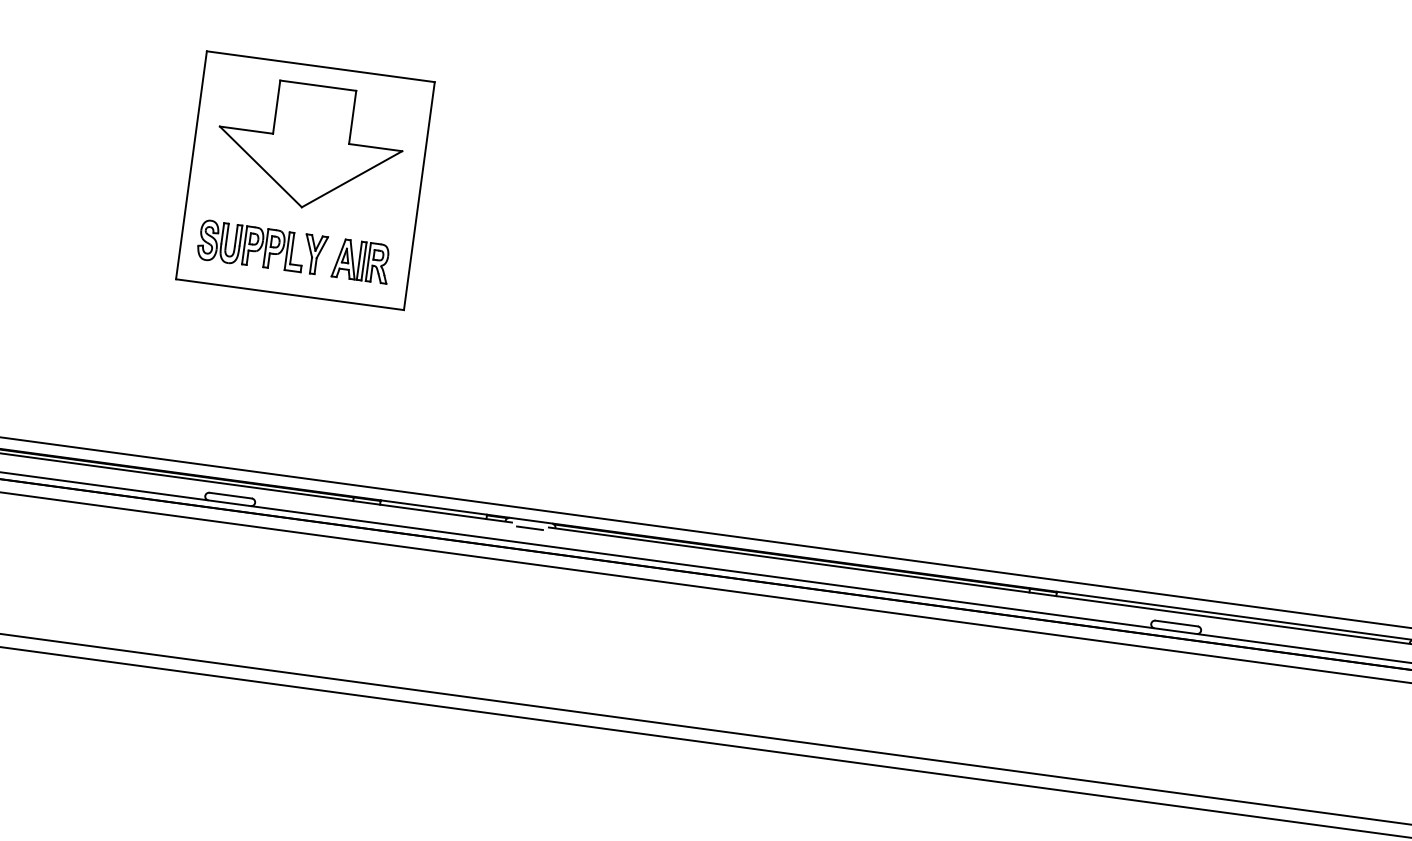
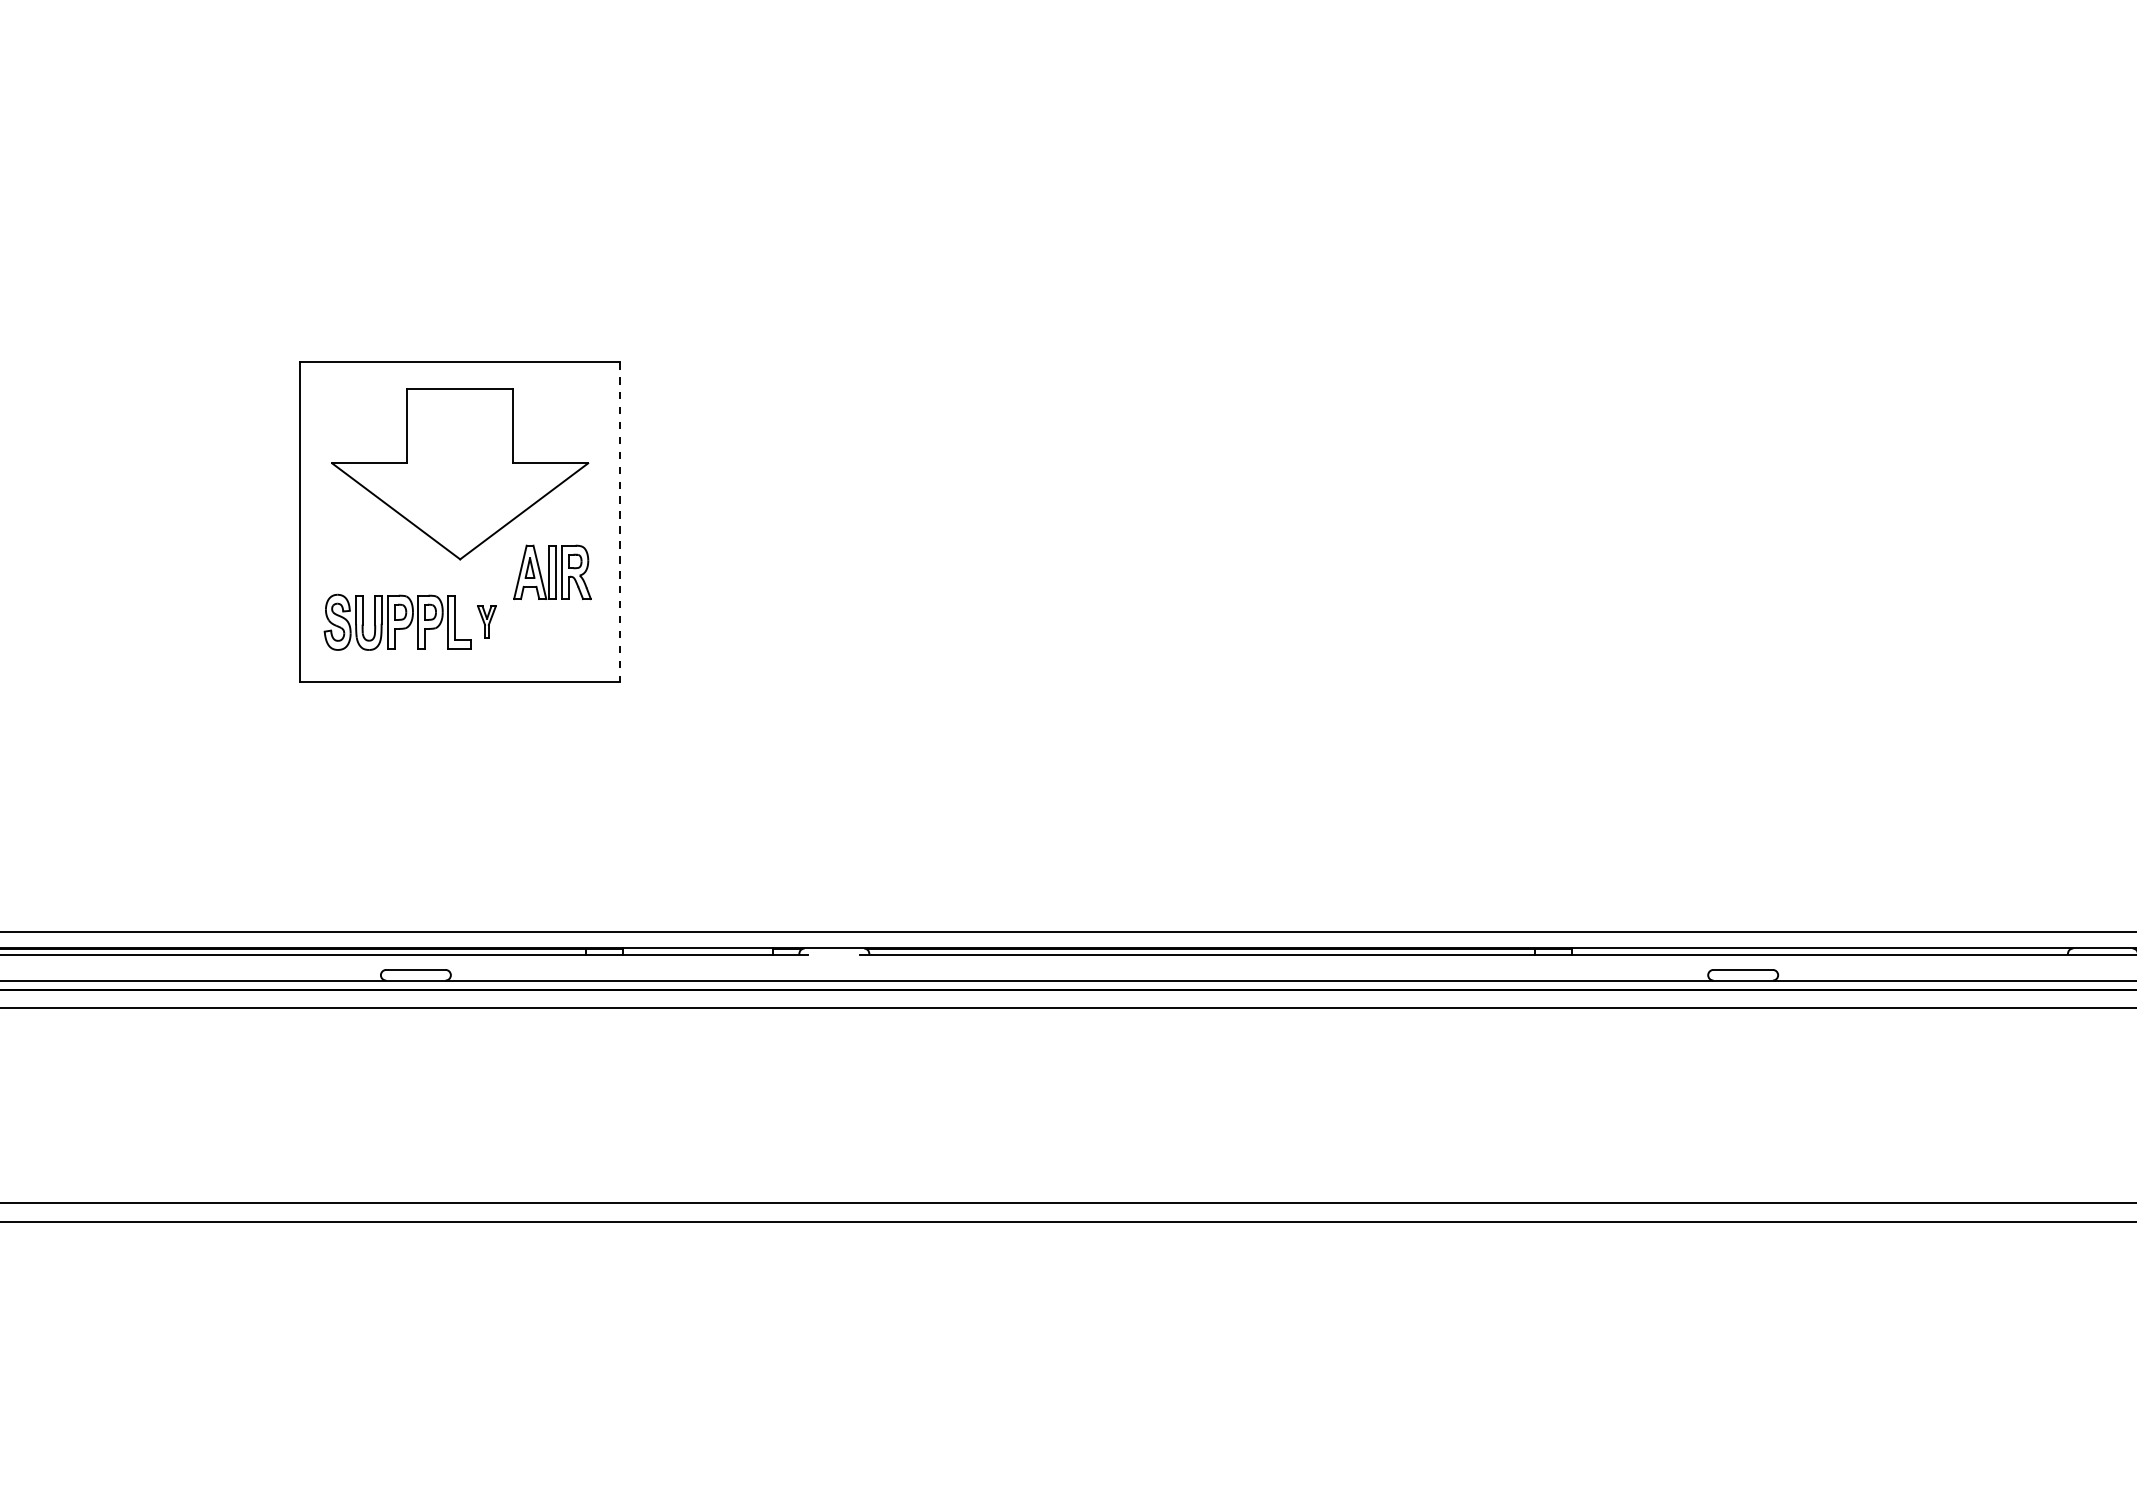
line: (419, 196) -> (620, 522), solid -> dashed
part: (314, 254) -> (486, 621), size x0.6
part: (361, 261) -> (552, 572), moved
line: (530, 528) -> (834, 959), removed

